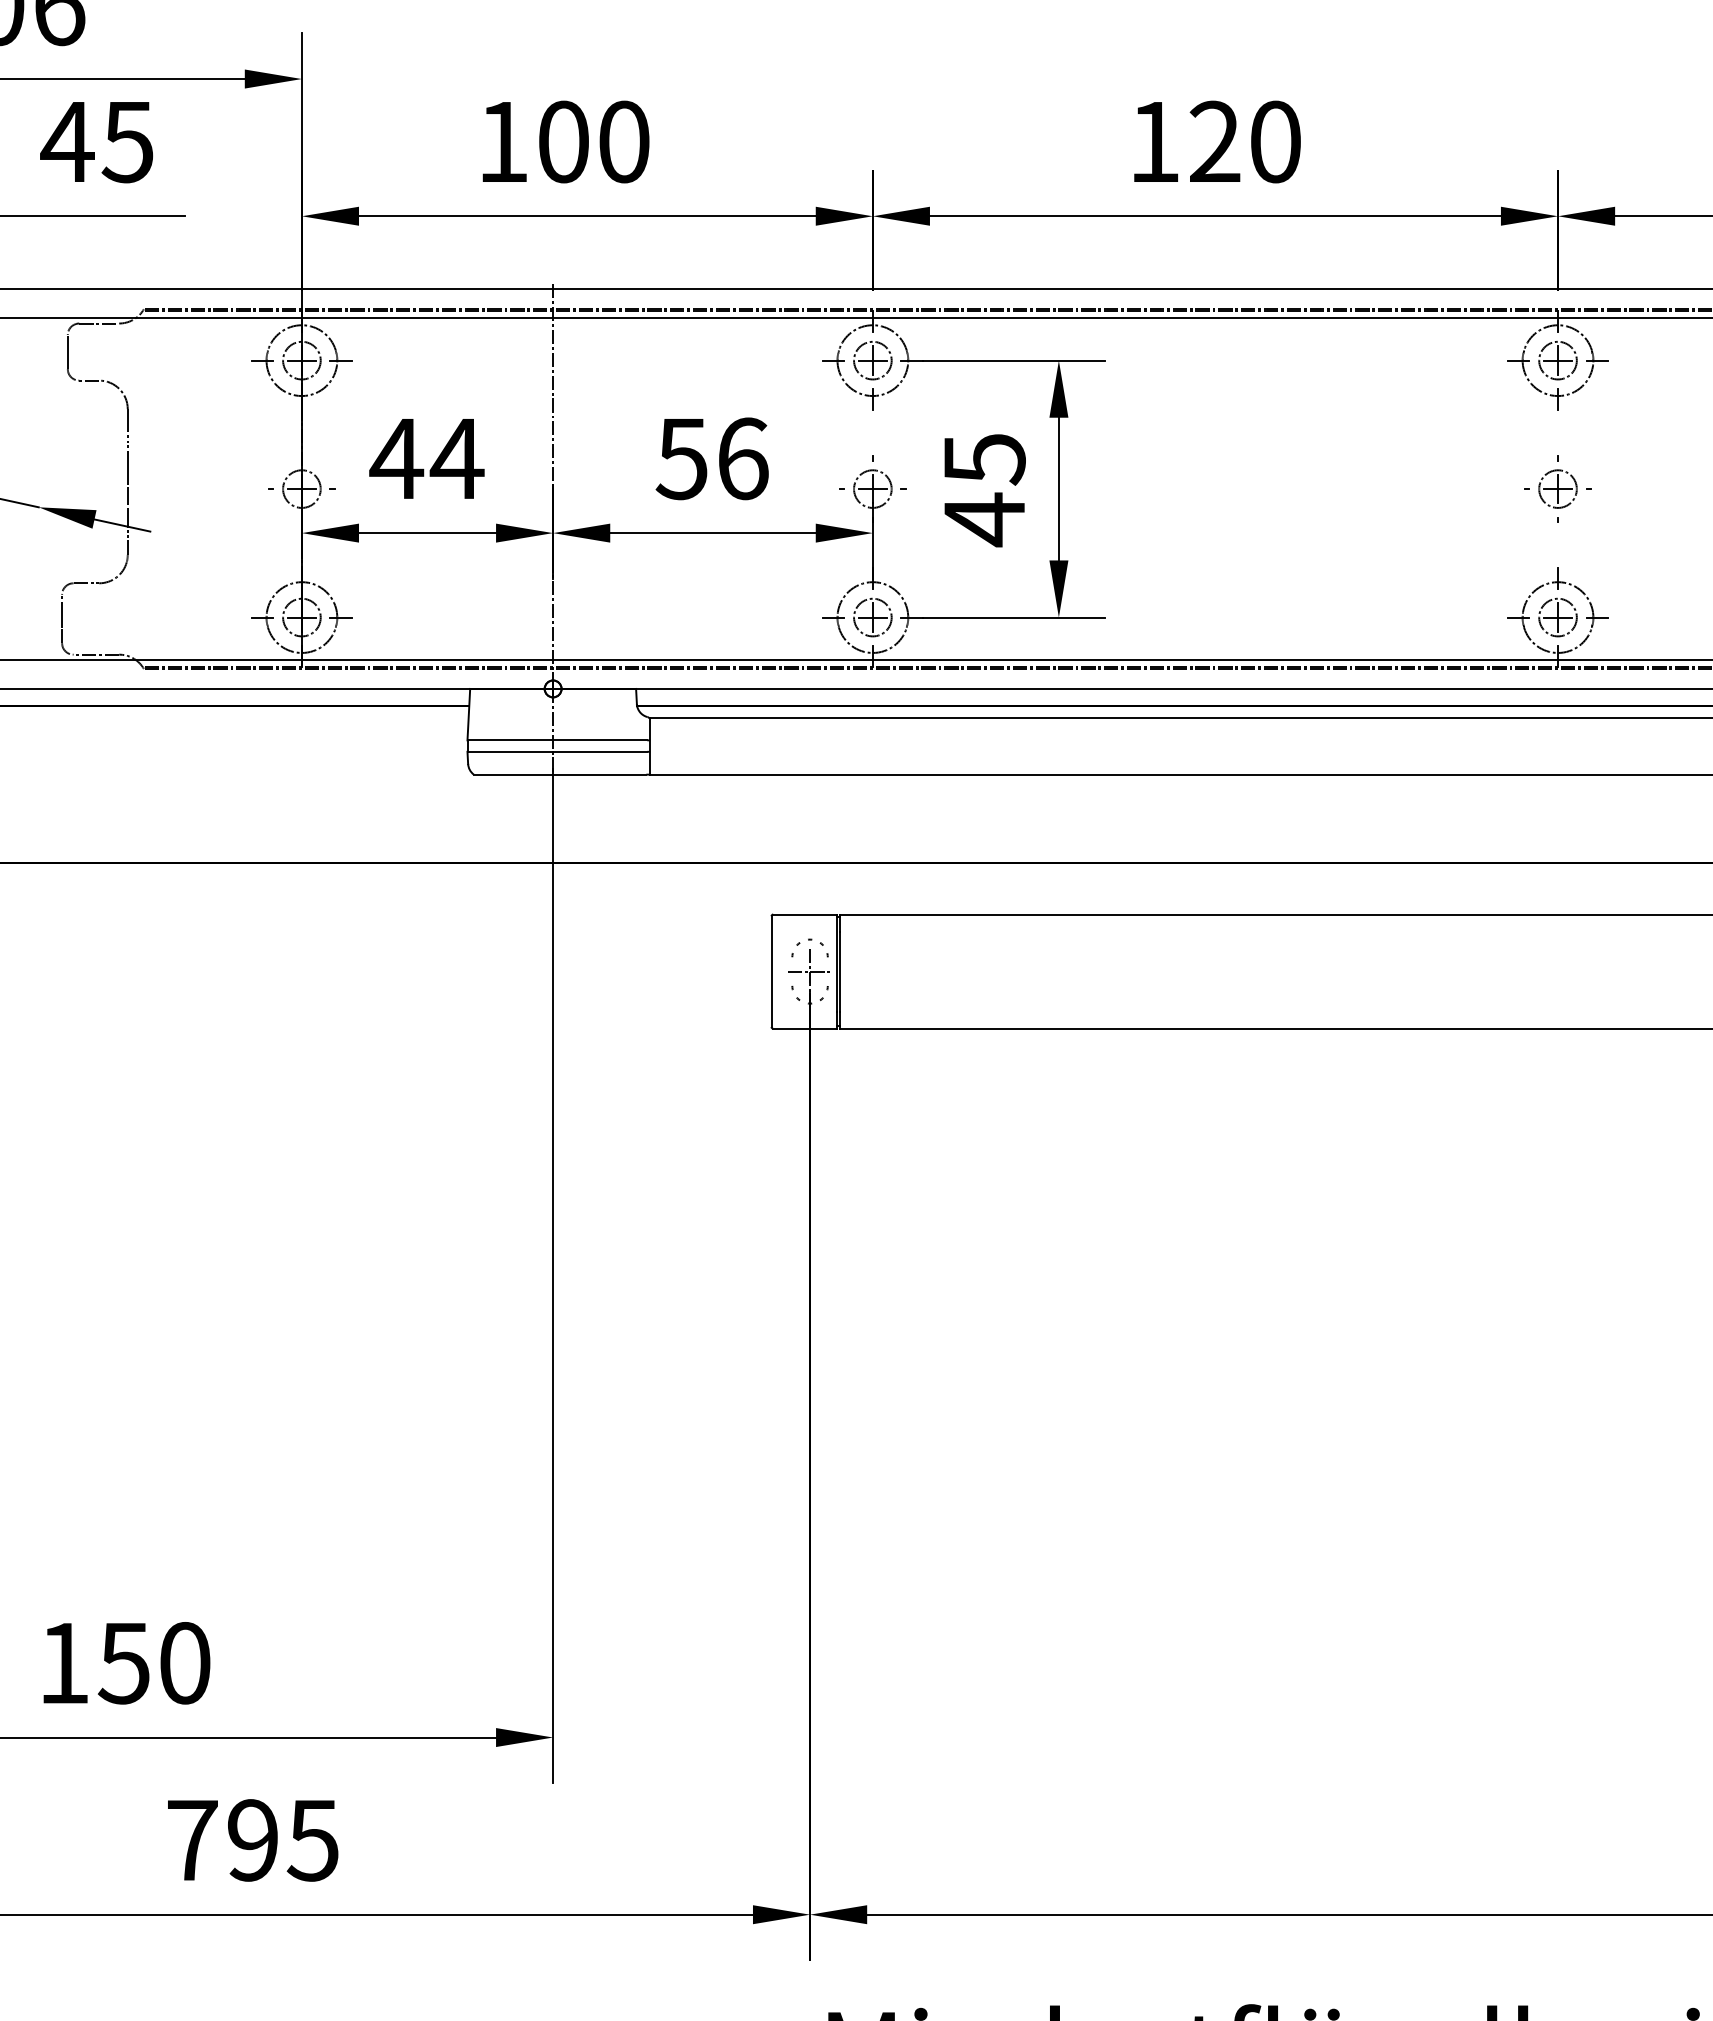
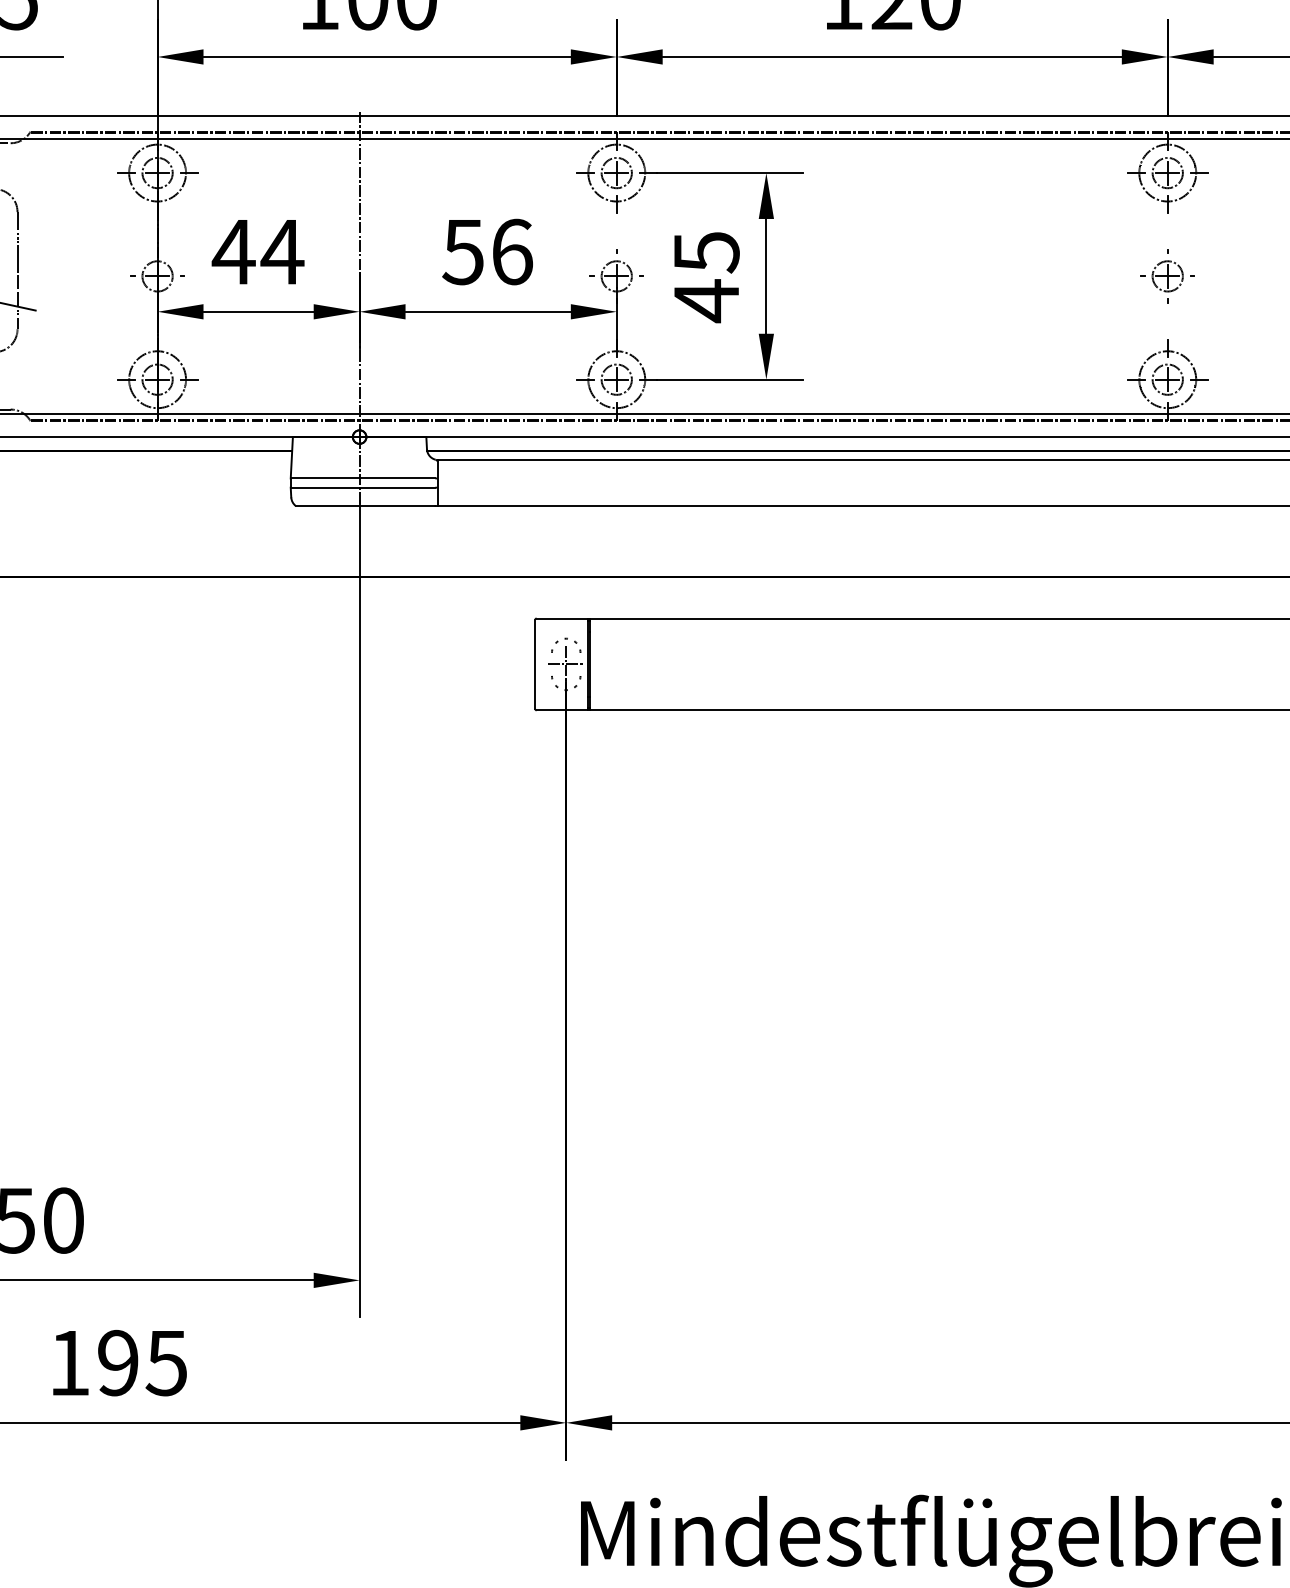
text: (192, 1840) -> (69, 1363), 795 -> 195

